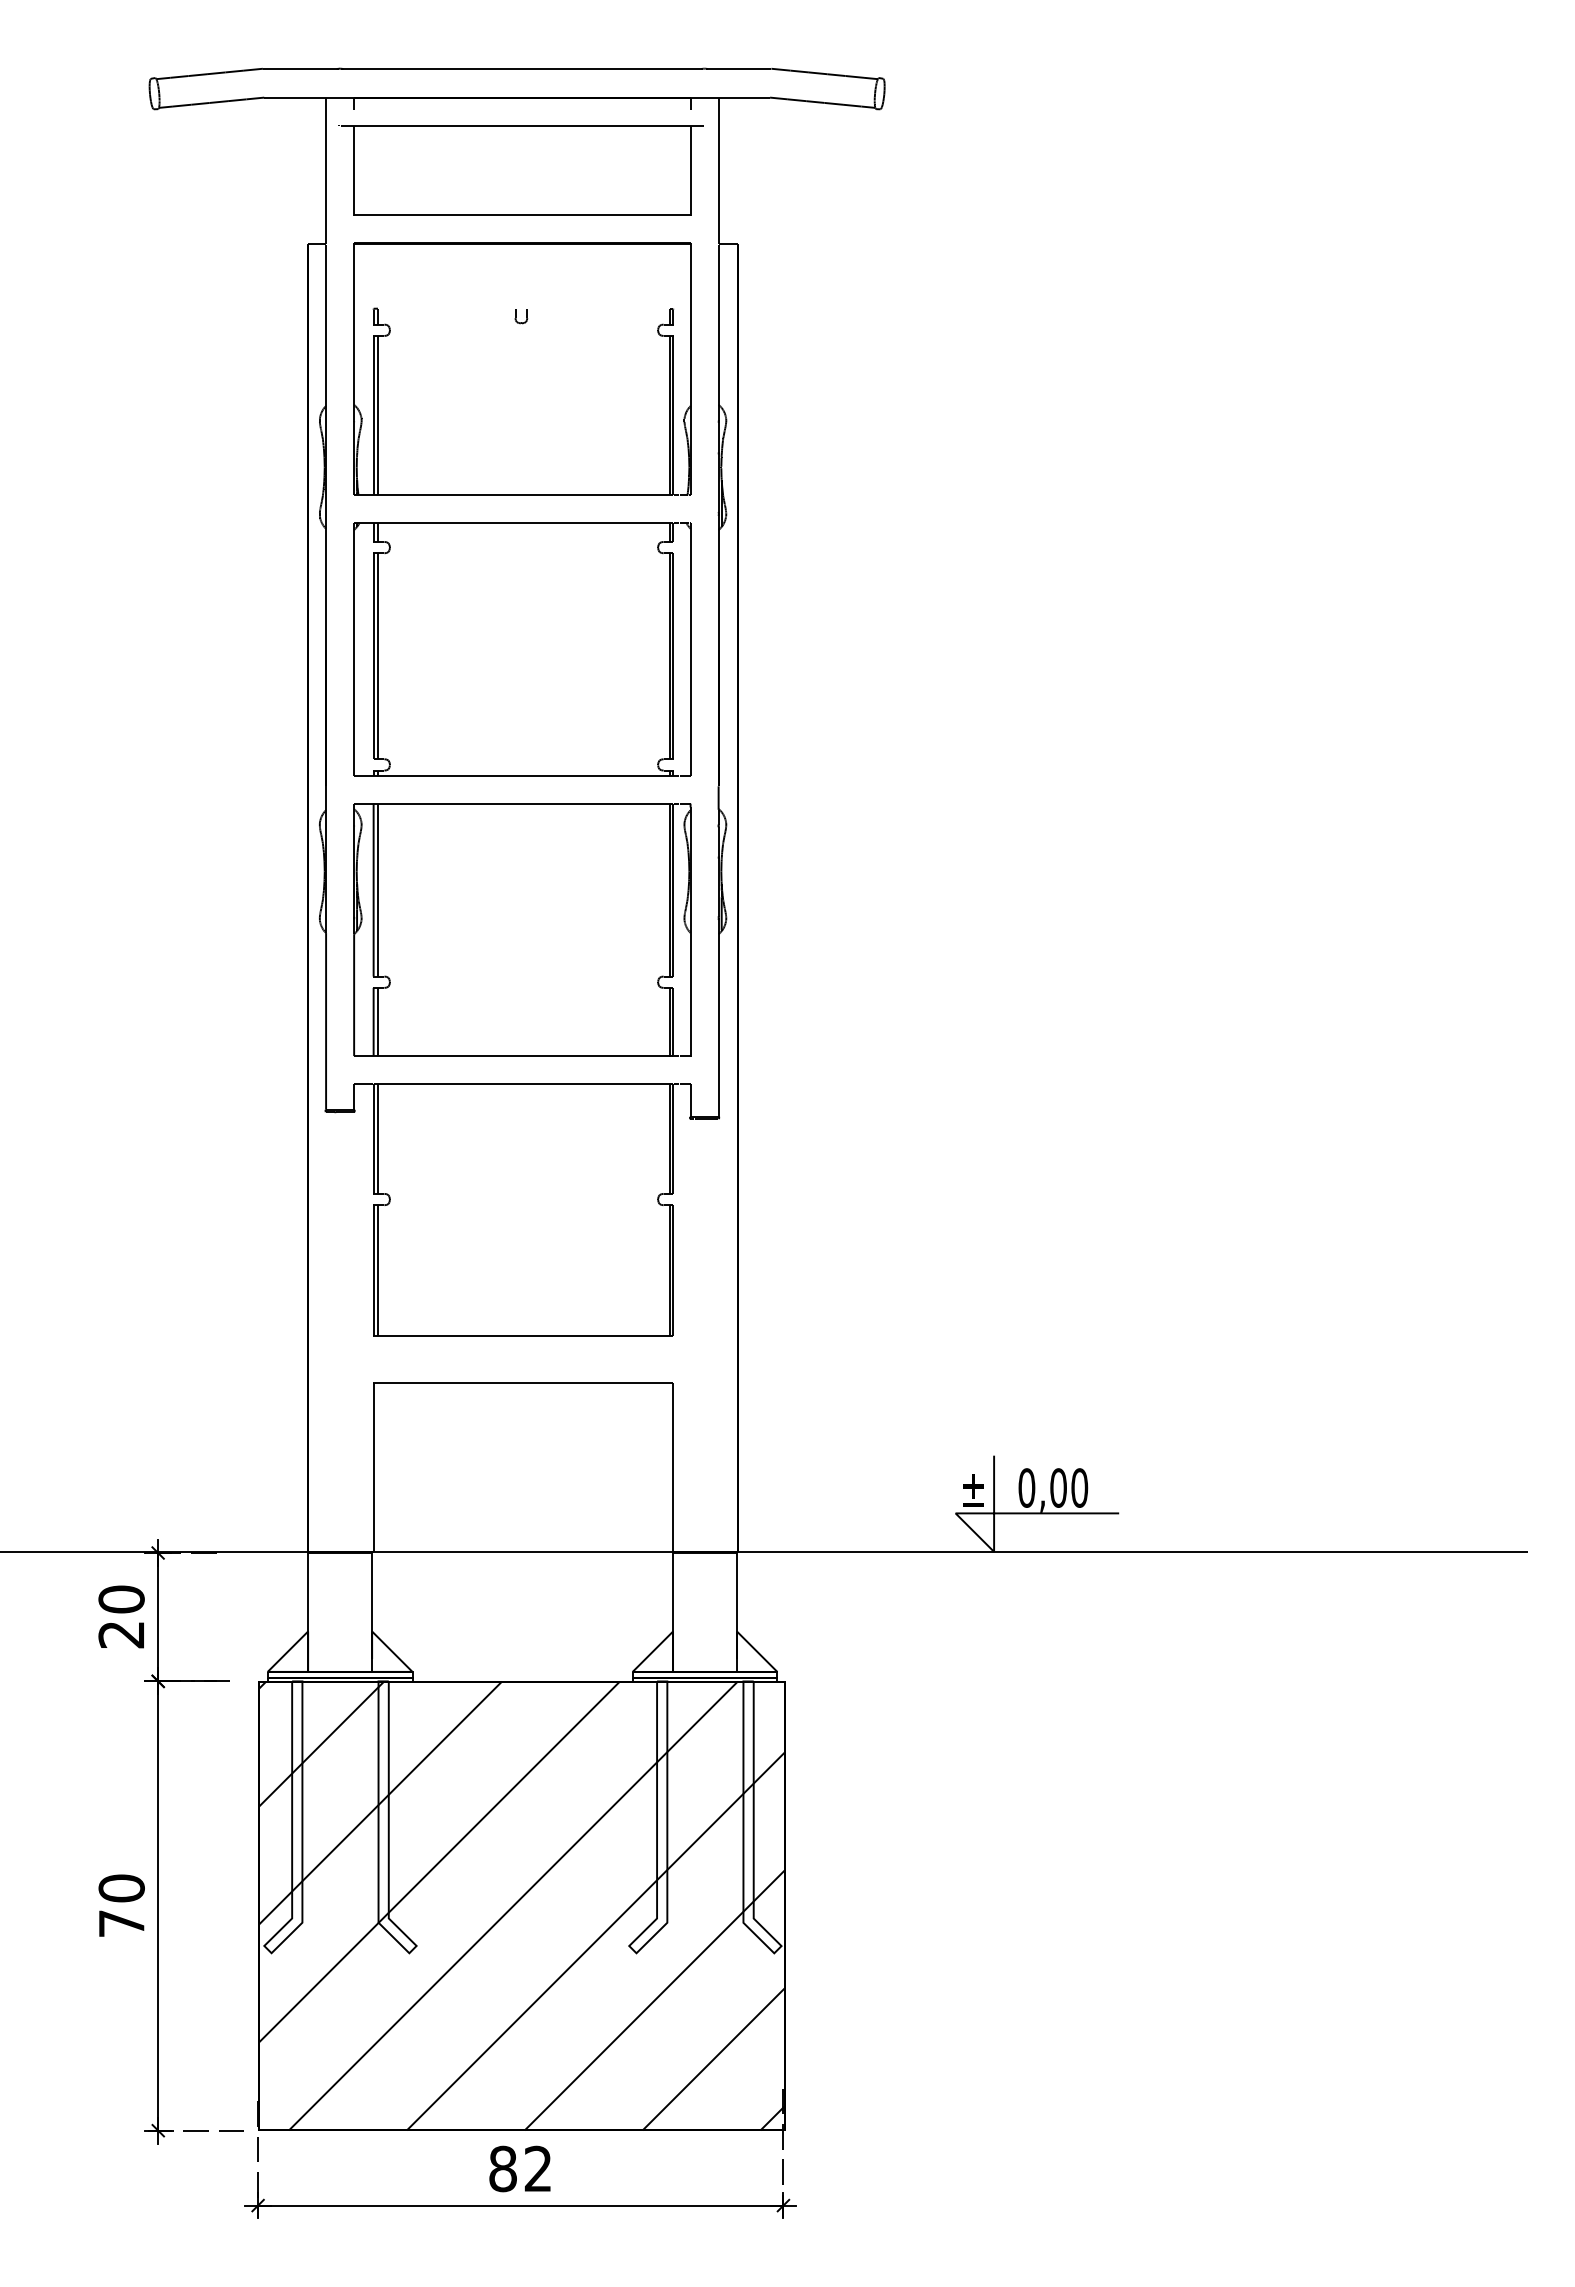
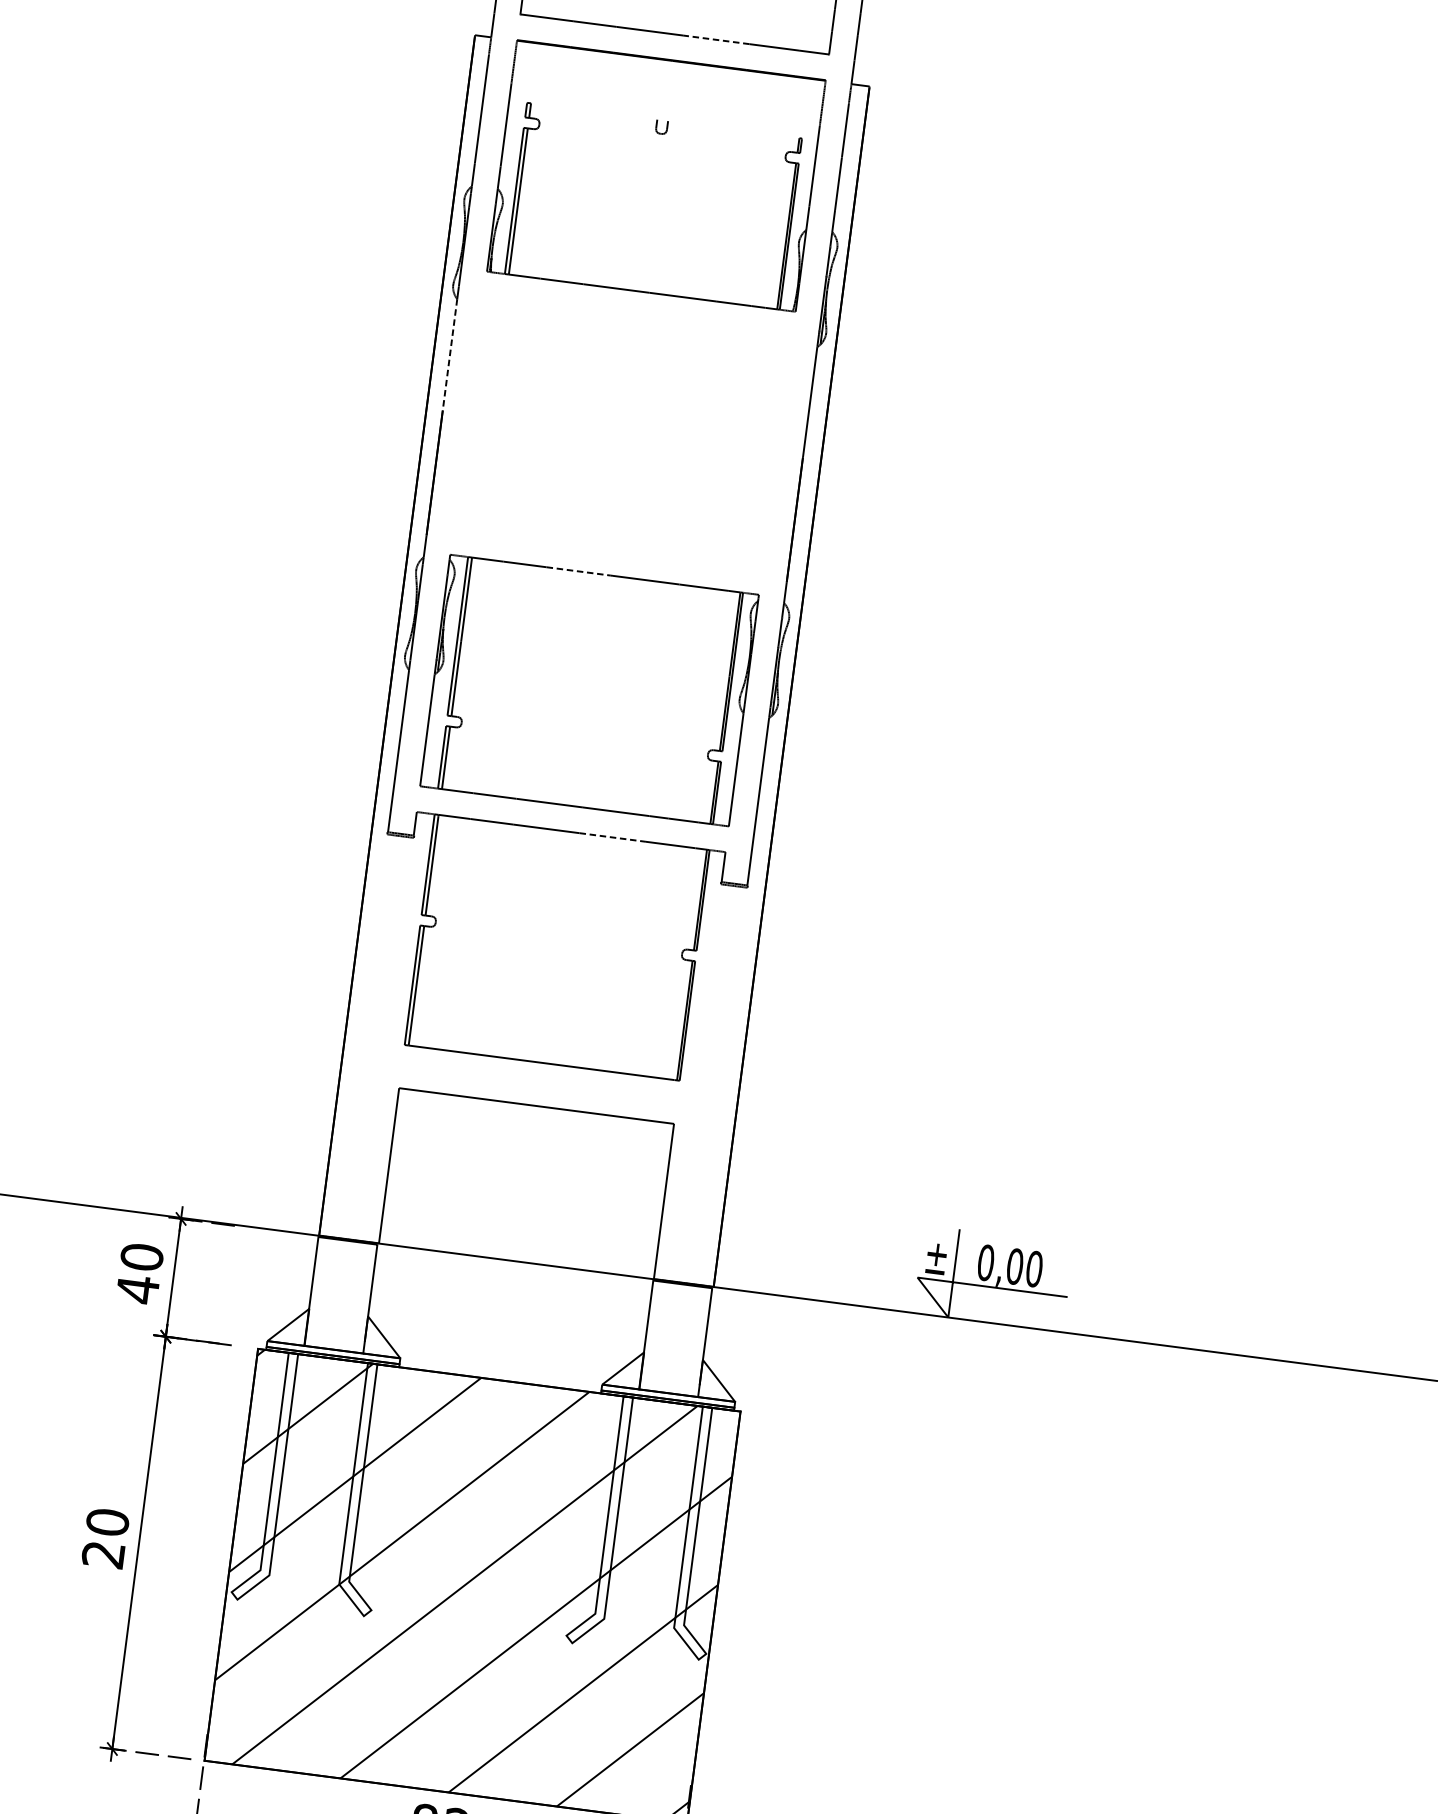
line: (567, 214) -> (716, 39), solid -> dashed
line: (326, 589) -> (450, 354), solid -> dashed
part: (522, 649) -> (623, 433), removed
line: (494, 803) -> (579, 571), solid -> dashed
line: (568, 1084) -> (613, 837), solid -> dashed
text: (120, 1634) -> (136, 1289), 20 -> 40
text: (121, 1923) -> (103, 1554), 70 -> 20

